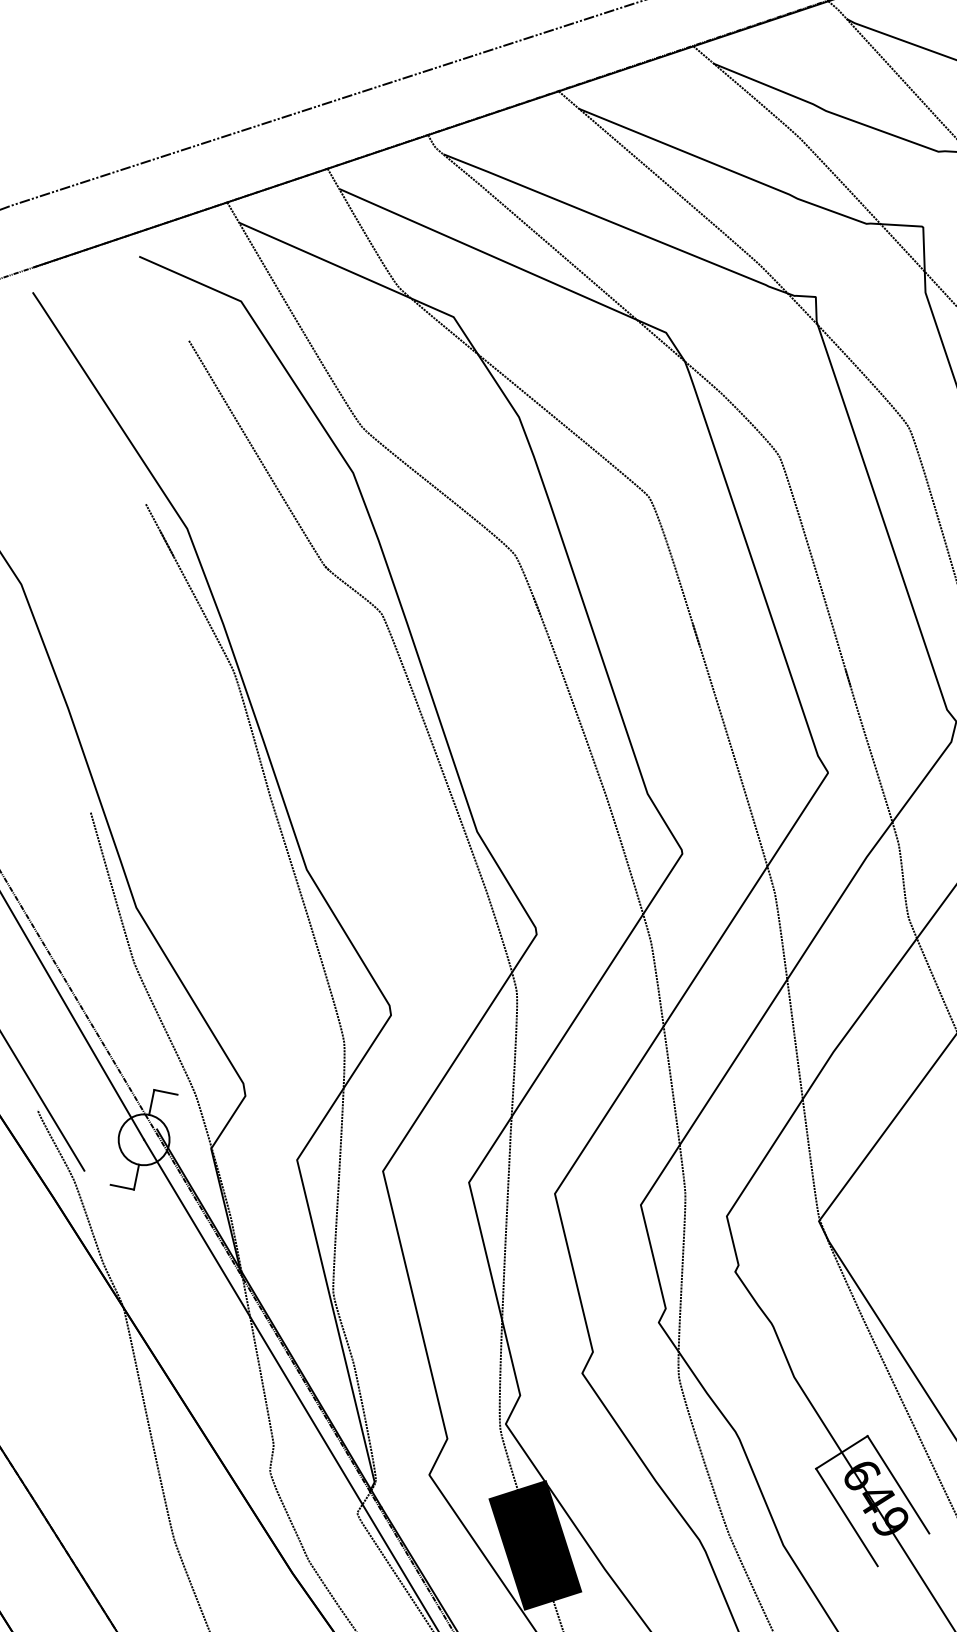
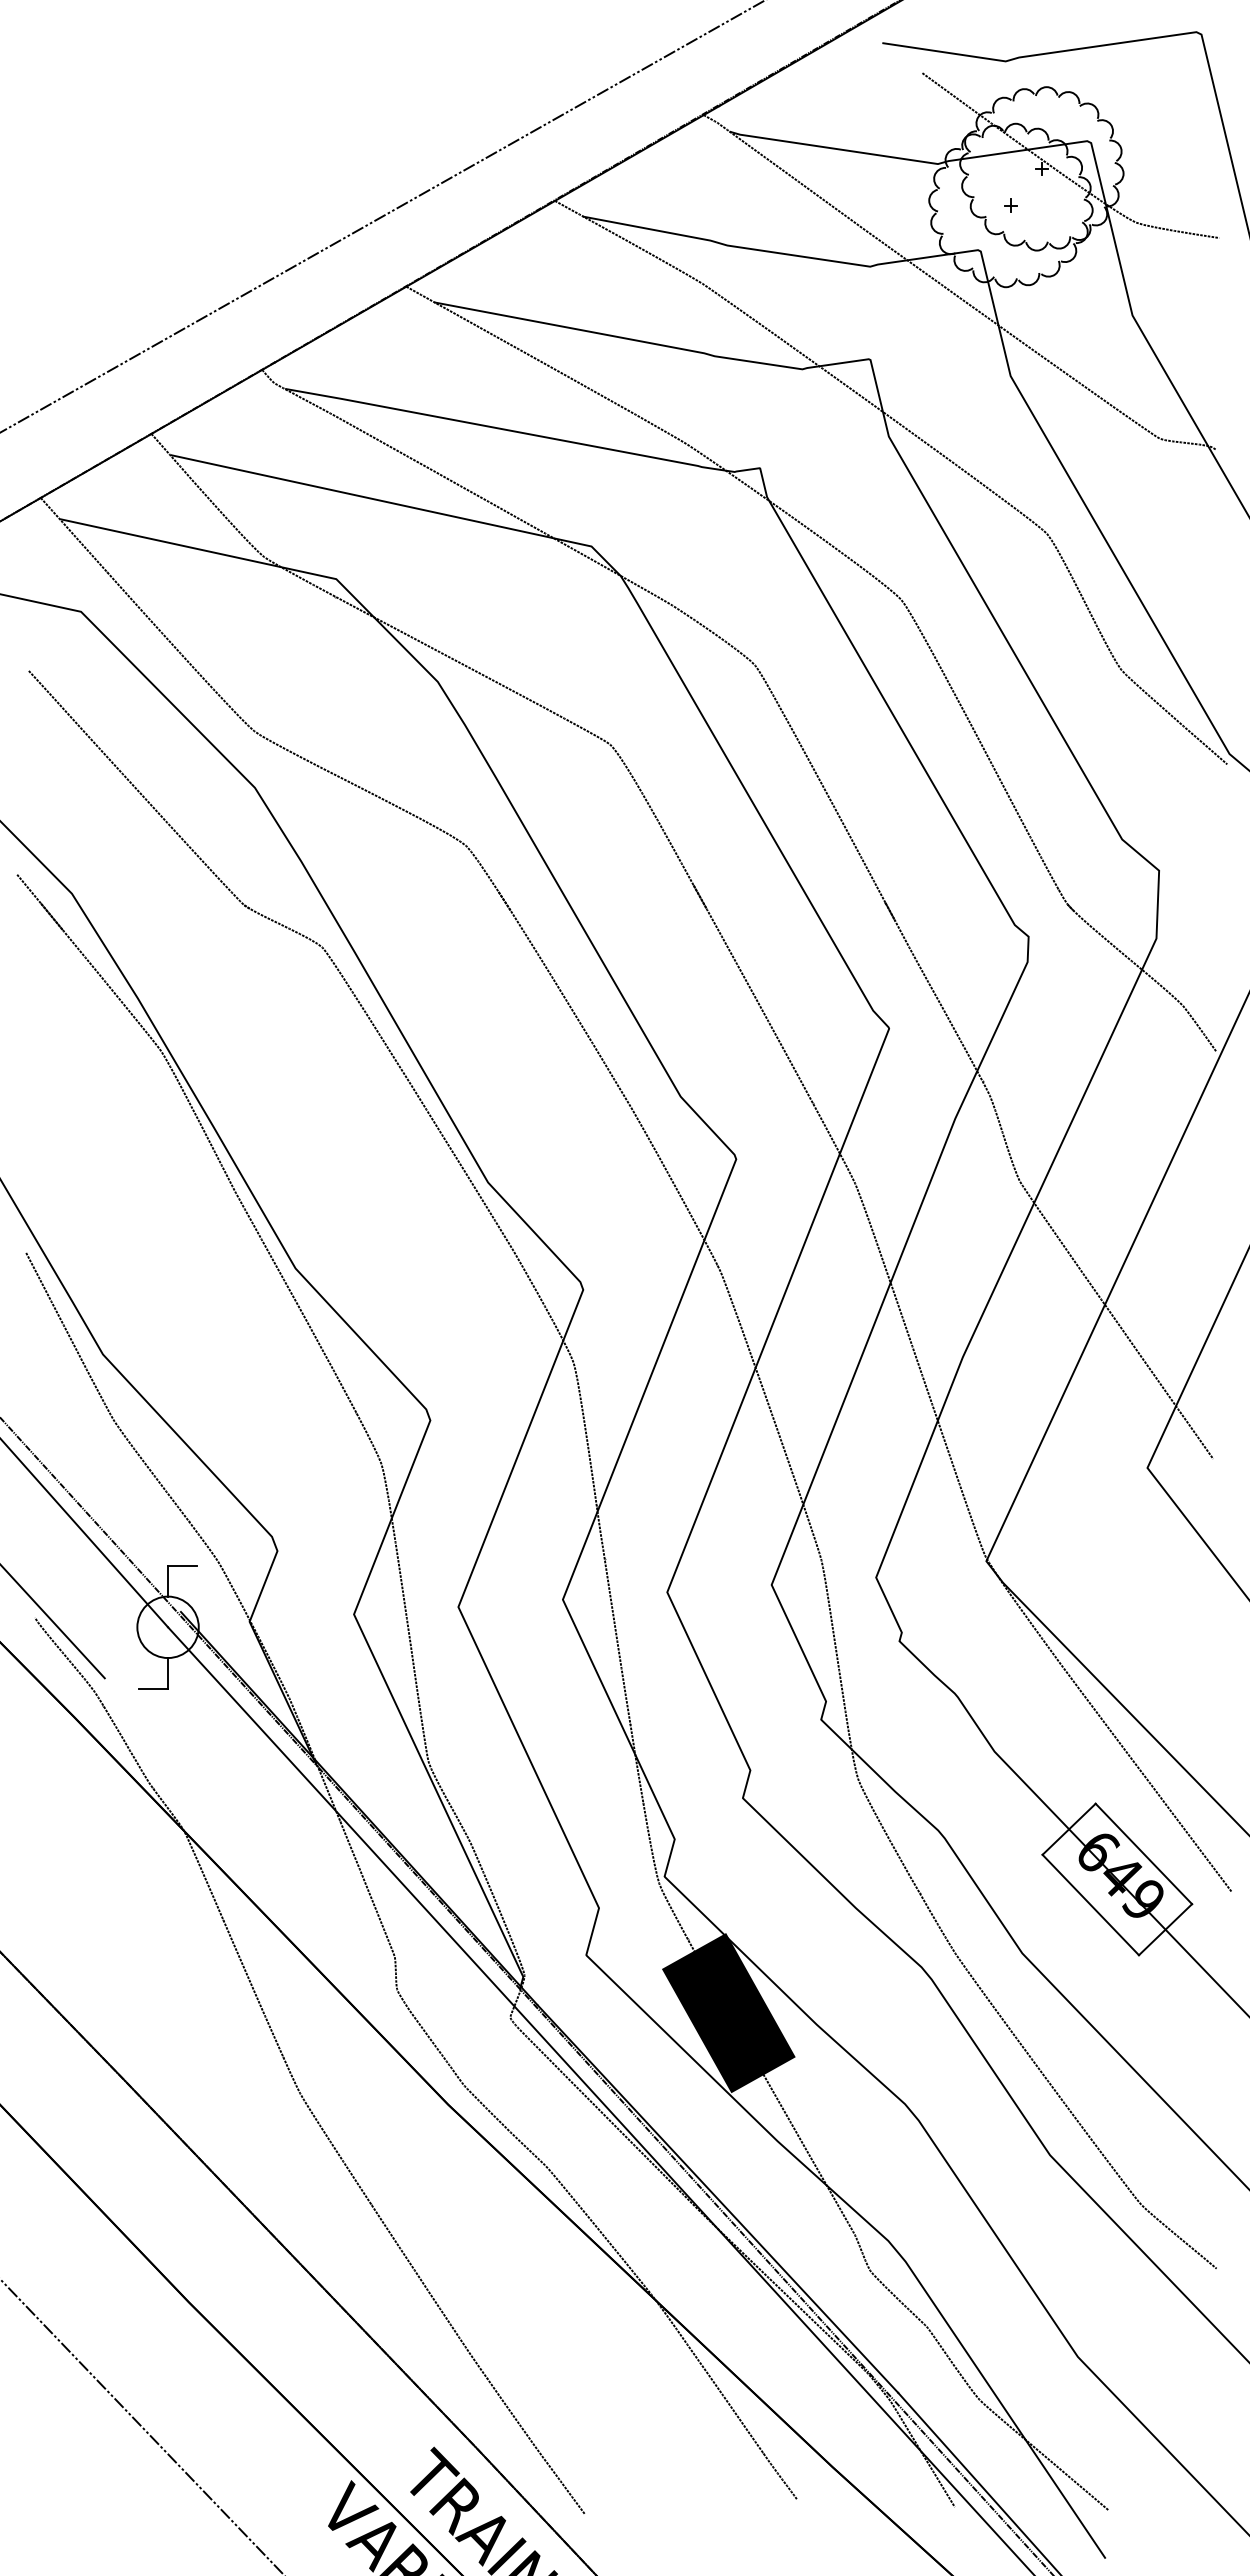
line: (903, 1549) -> (1165, 1929), added

